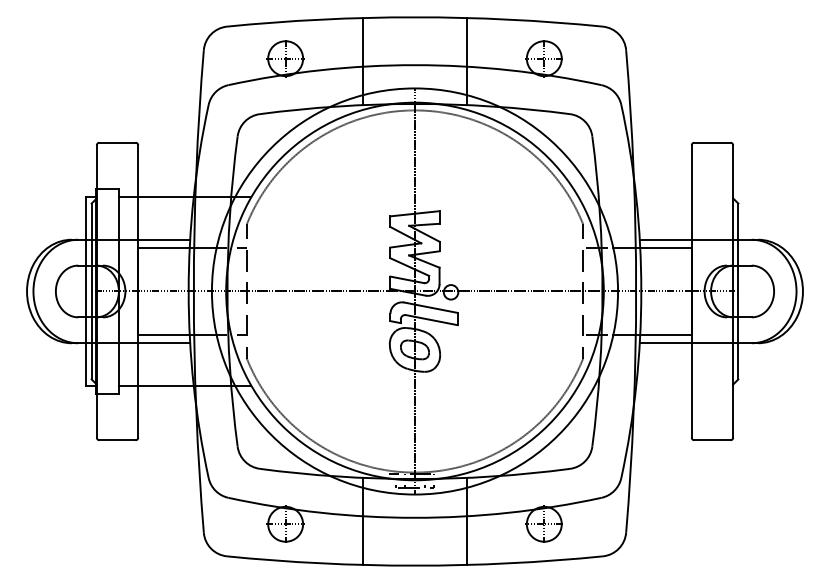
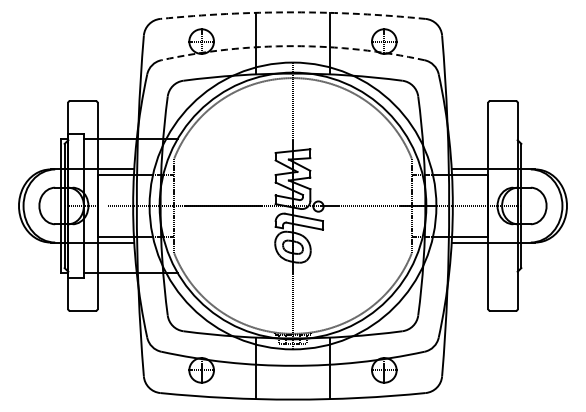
arc: (415, 17) -> (293, 12), solid -> dashed
arc: (415, 65) -> (293, 46), solid -> dashed

